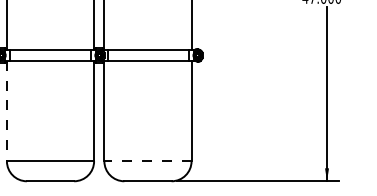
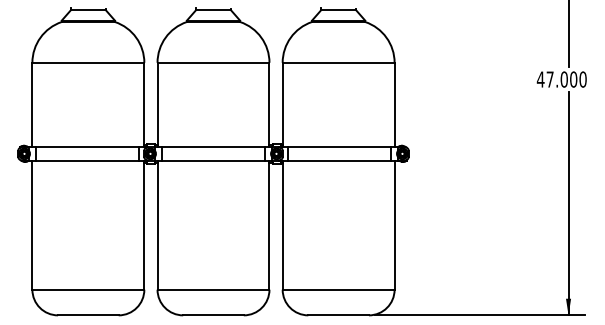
line: (6, 111) -> (157, 225), dashed -> solid
line: (147, 161) -> (338, 289), dashed -> solid

